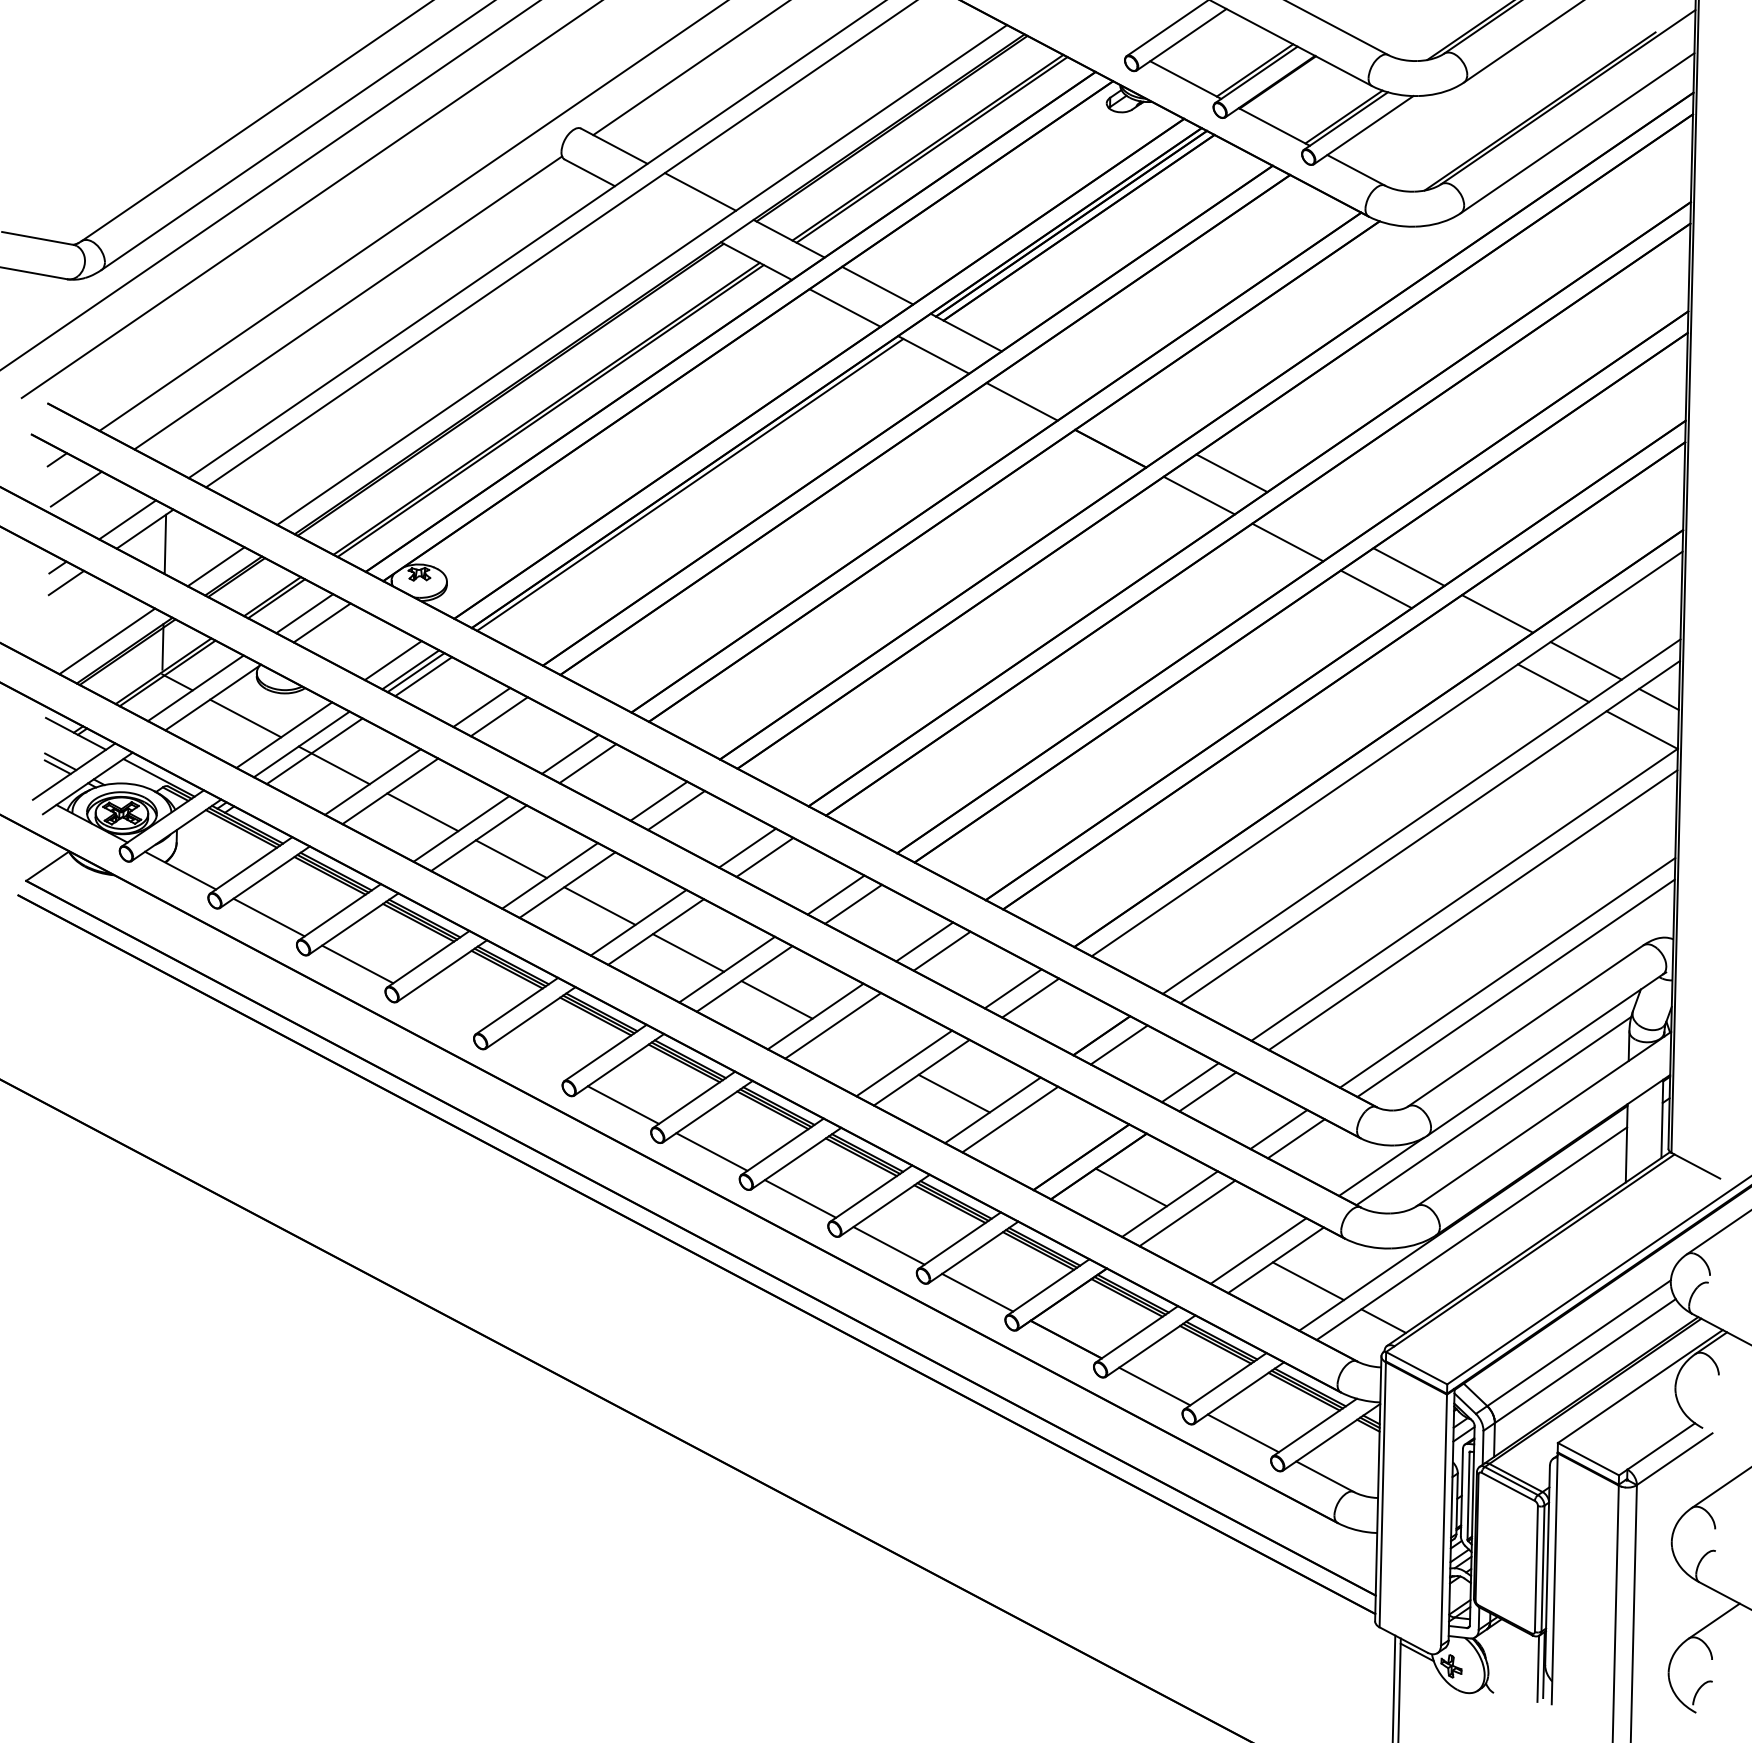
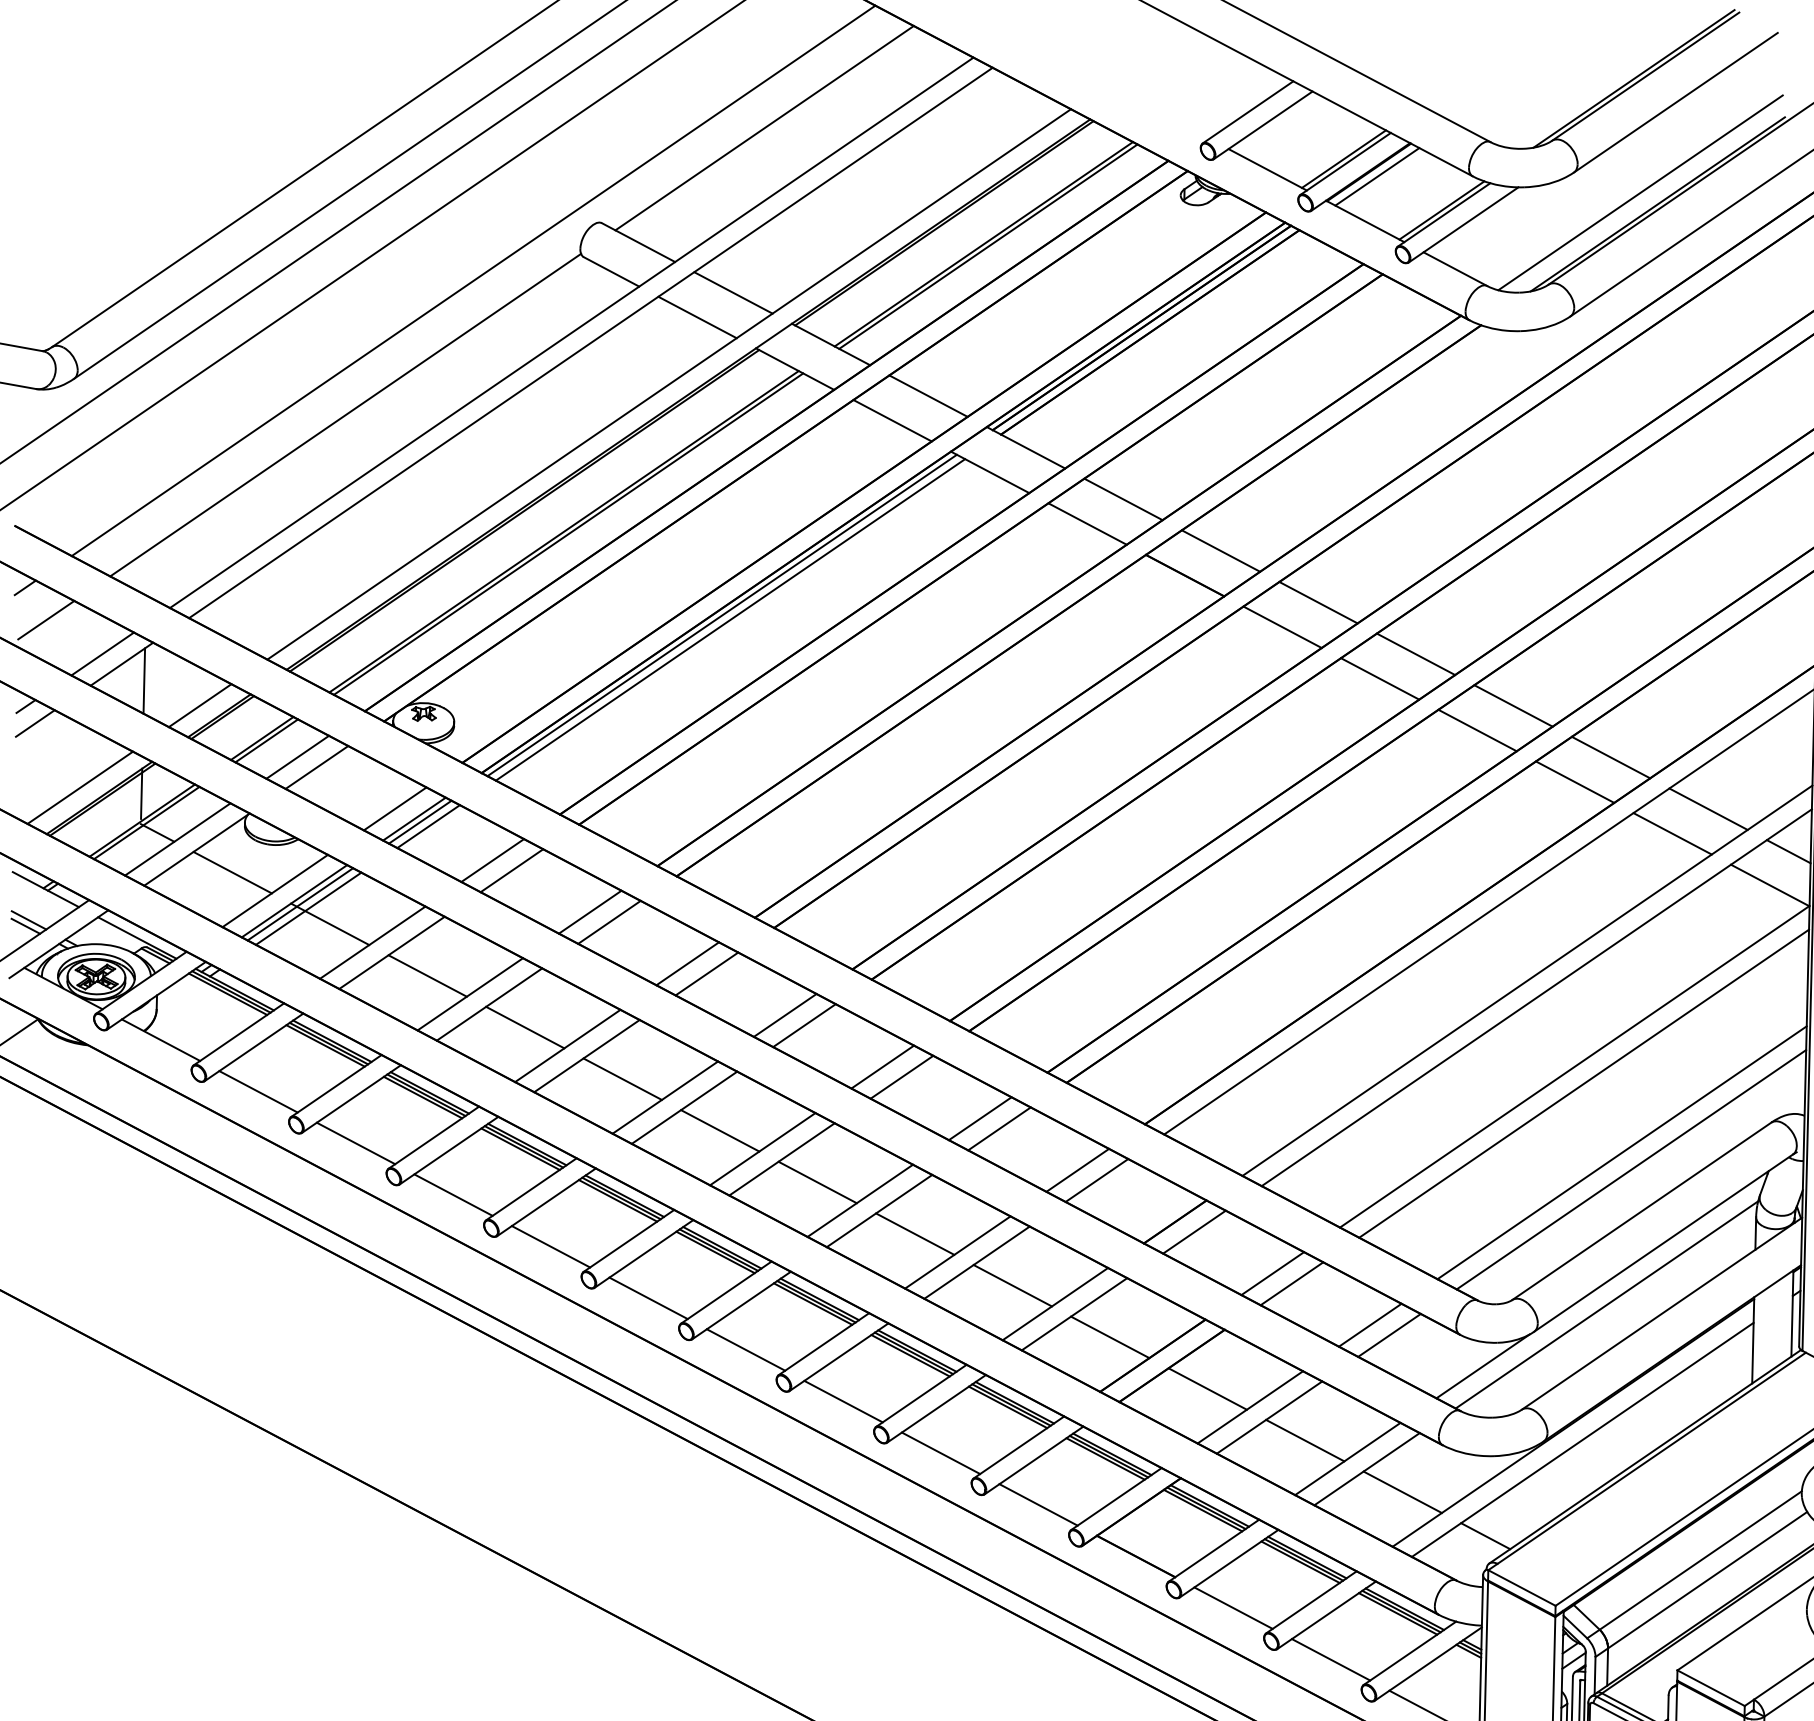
line: (1285, 86) -> (1377, 176), added
line: (1524, 100) -> (1640, 192), added
line: (667, 214) -> (697, 317), added
line: (1054, 379) -> (1123, 499), added
line: (1142, 426) -> (1220, 551), added
line: (697, 488) -> (730, 619), added
line: (1320, 520) -> (1416, 654), added
line: (1464, 636) -> (1574, 782), added
line: (307, 747) -> (300, 904), added
line: (445, 1011) -> (452, 1195), added
line: (865, 1046) -> (915, 1233), added
line: (534, 1058) -> (550, 1247), added
line: (1042, 1140) -> (1109, 1337), added
line: (1219, 1234) -> (1304, 1440), added

